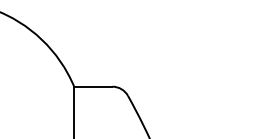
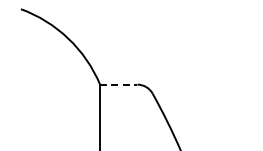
line: (93, 86) -> (118, 84), solid -> dashed

